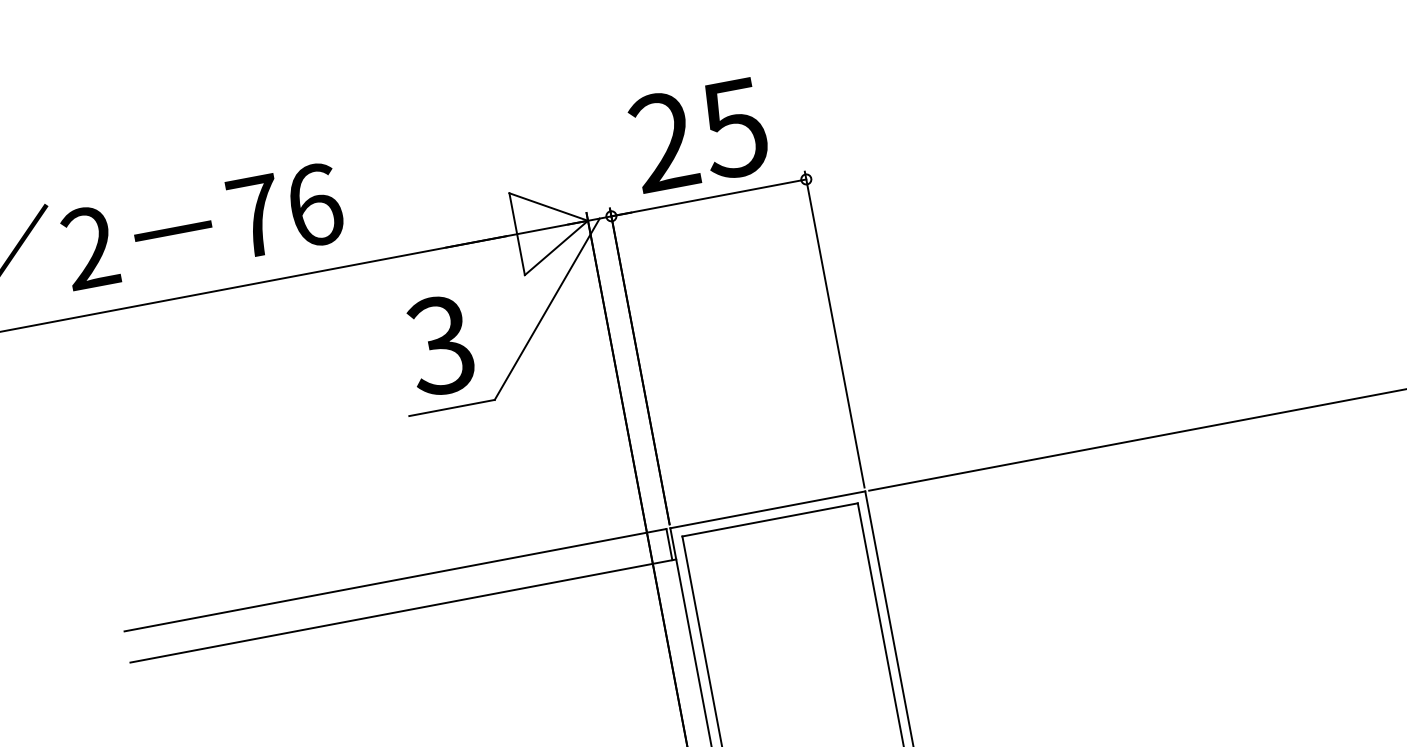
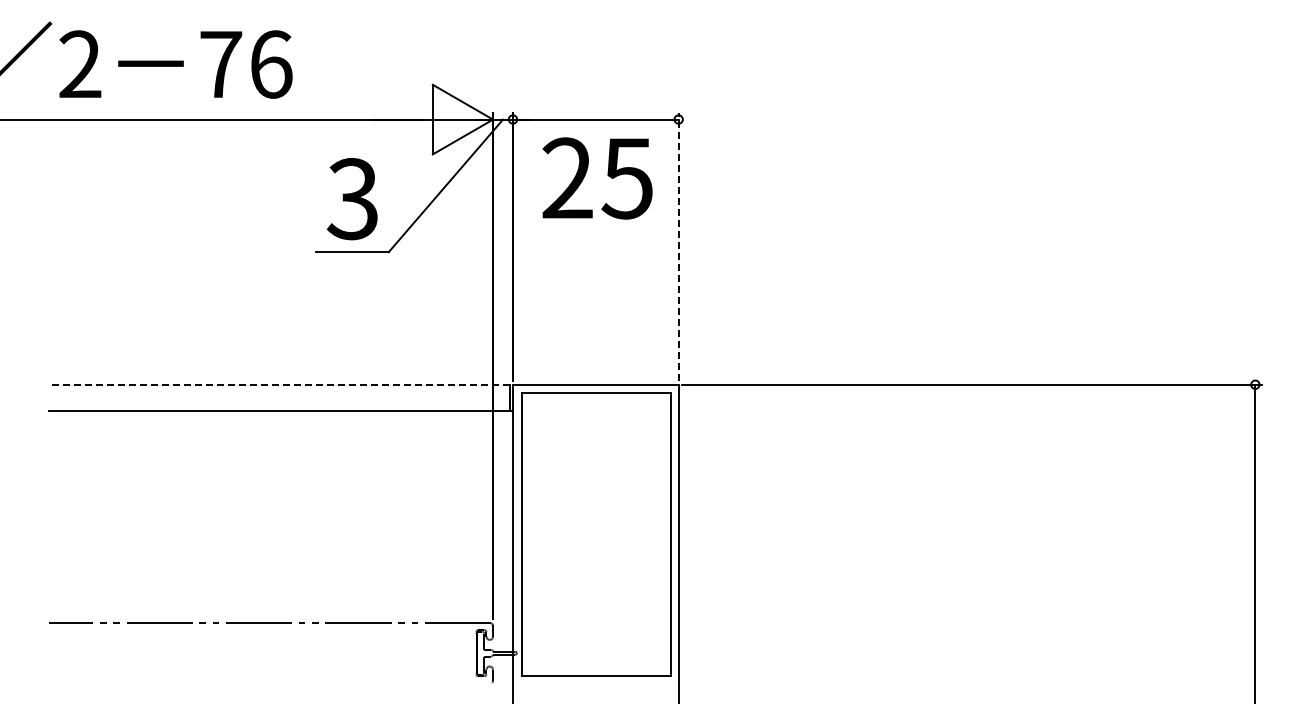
text: (699, 135) -> (597, 178), moved
line: (834, 328) -> (678, 246), solid -> dashed
line: (394, 580) -> (278, 384), solid -> dashed

